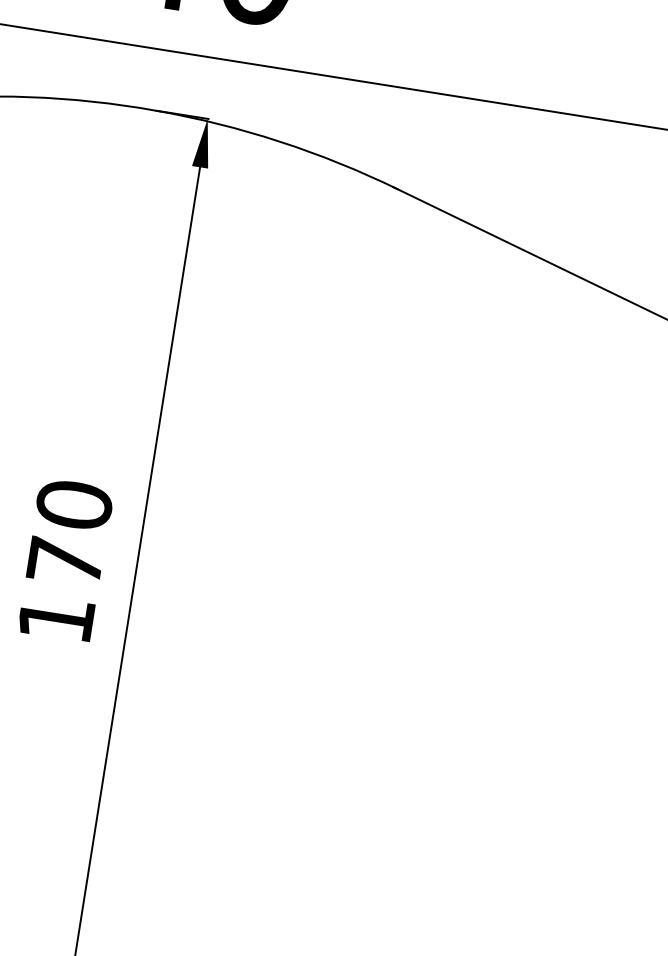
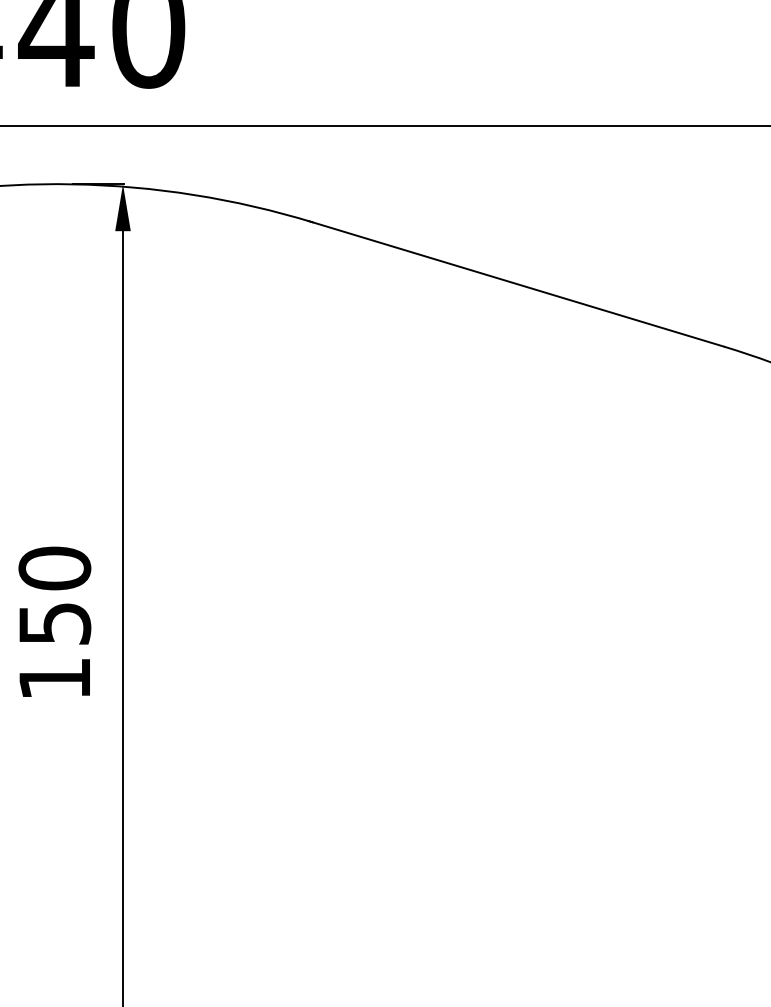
text: (66, 561) -> (55, 623), 170 -> 150

